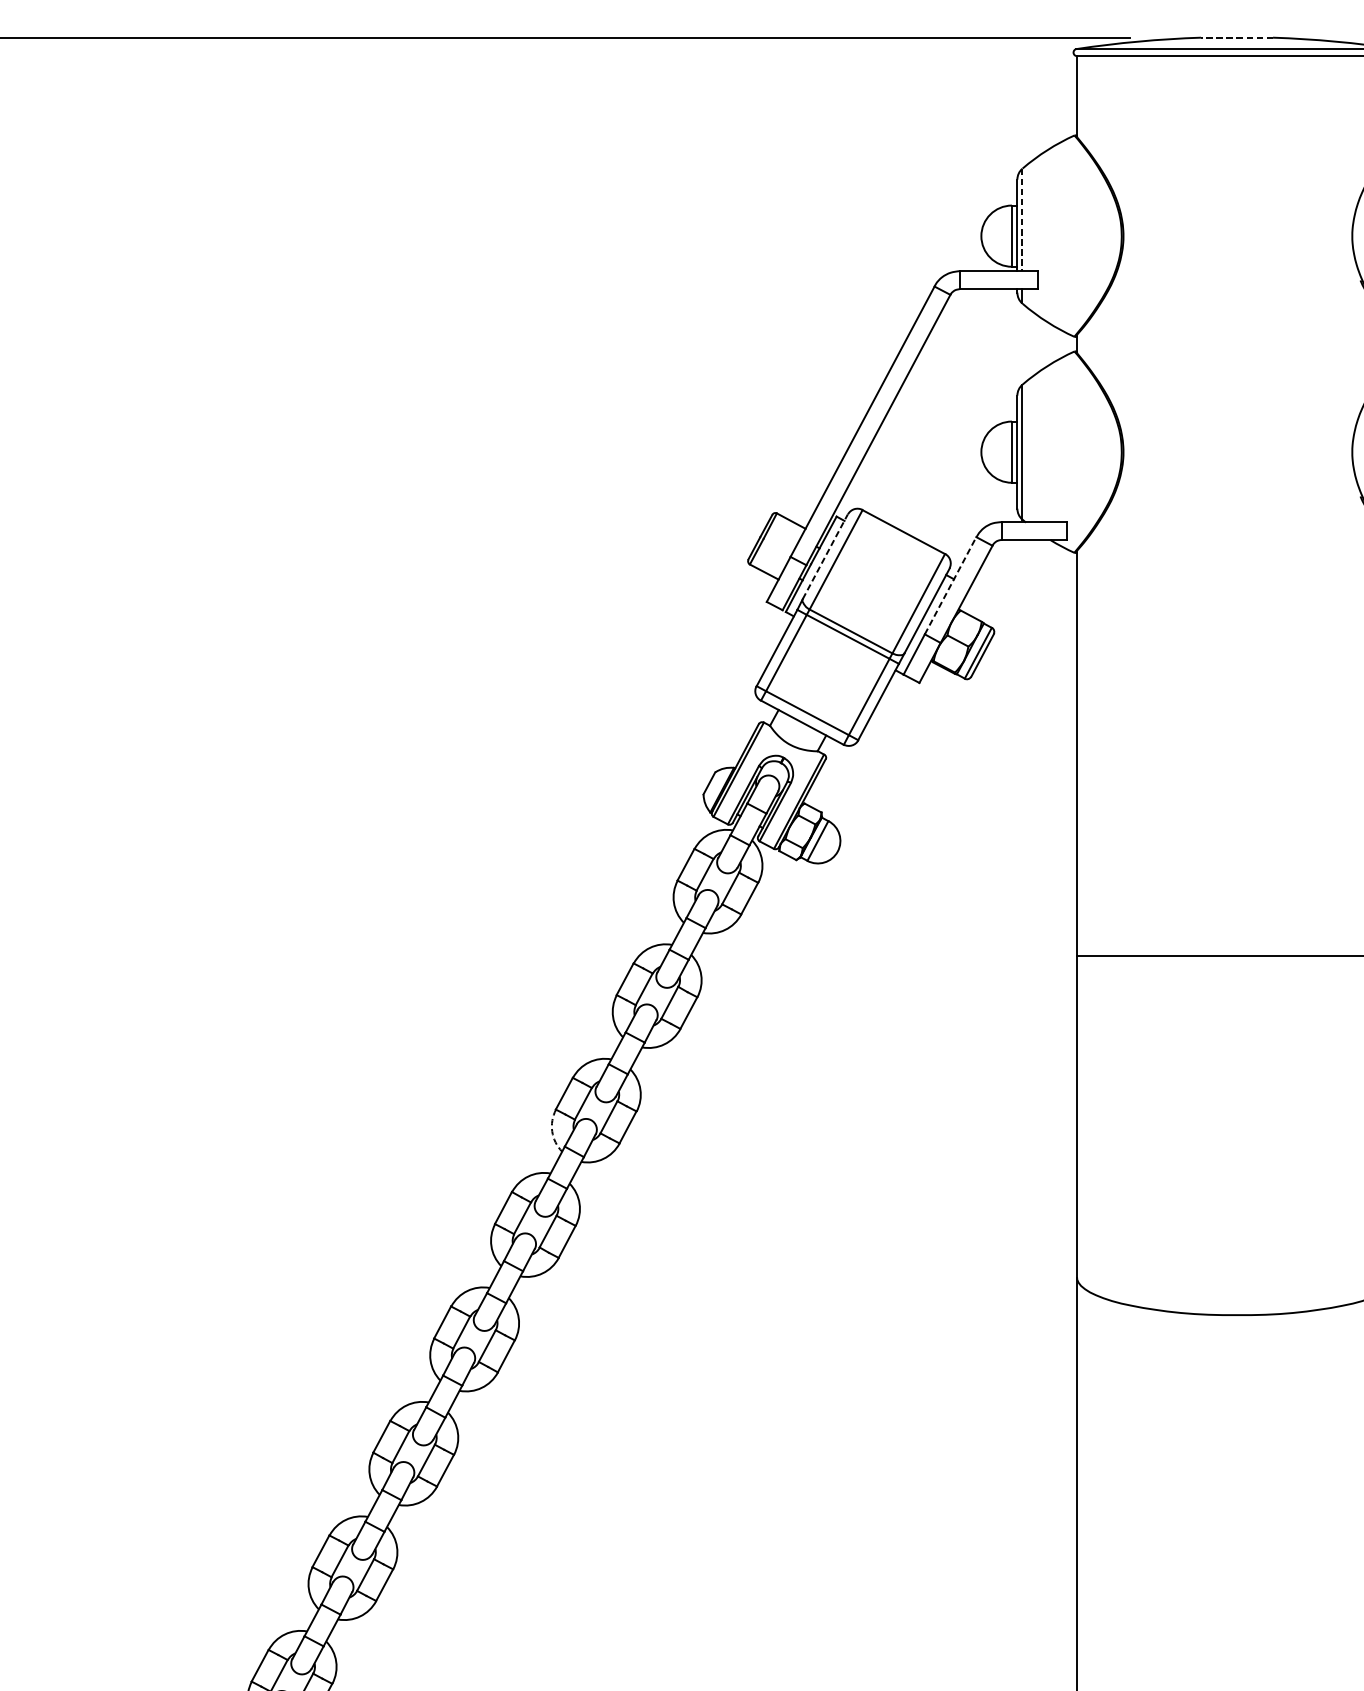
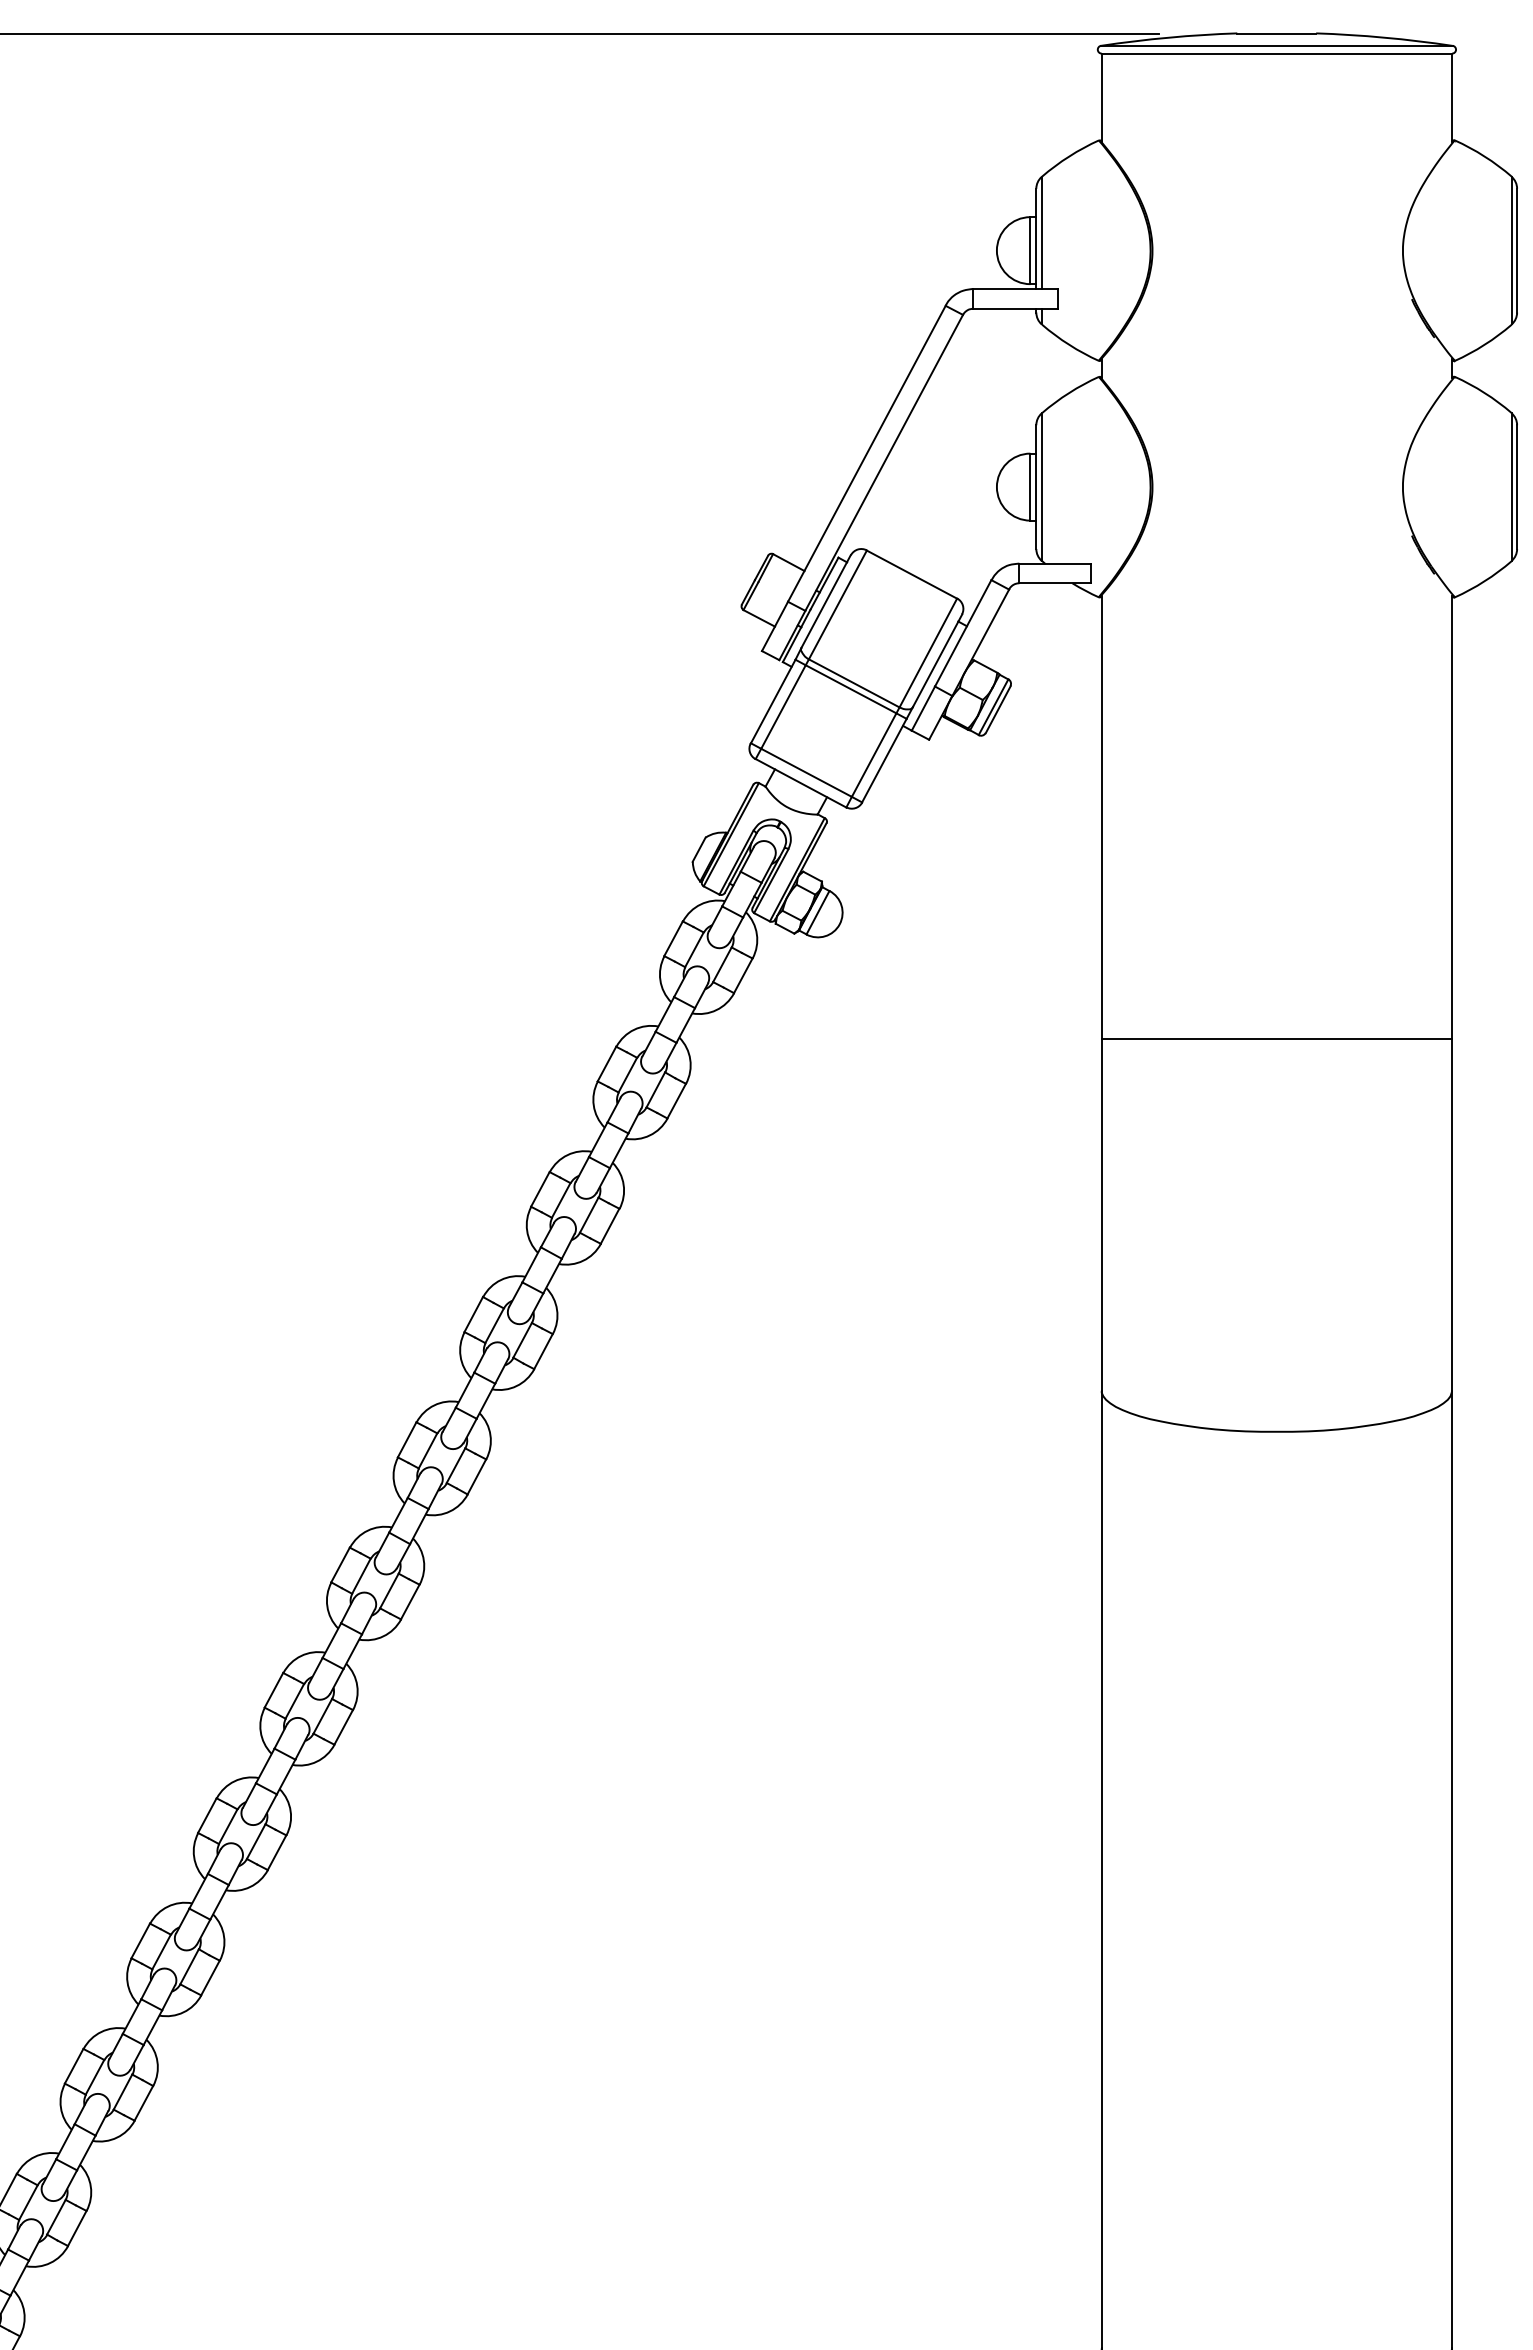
line: (1236, 37) -> (1276, 33), dashed -> solid
line: (1022, 219) -> (1041, 232), dashed -> solid
line: (825, 556) -> (826, 601), dashed -> solid
line: (950, 584) -> (963, 632), dashed -> solid
arc: (552, 1131) -> (527, 1230), dashed -> solid

